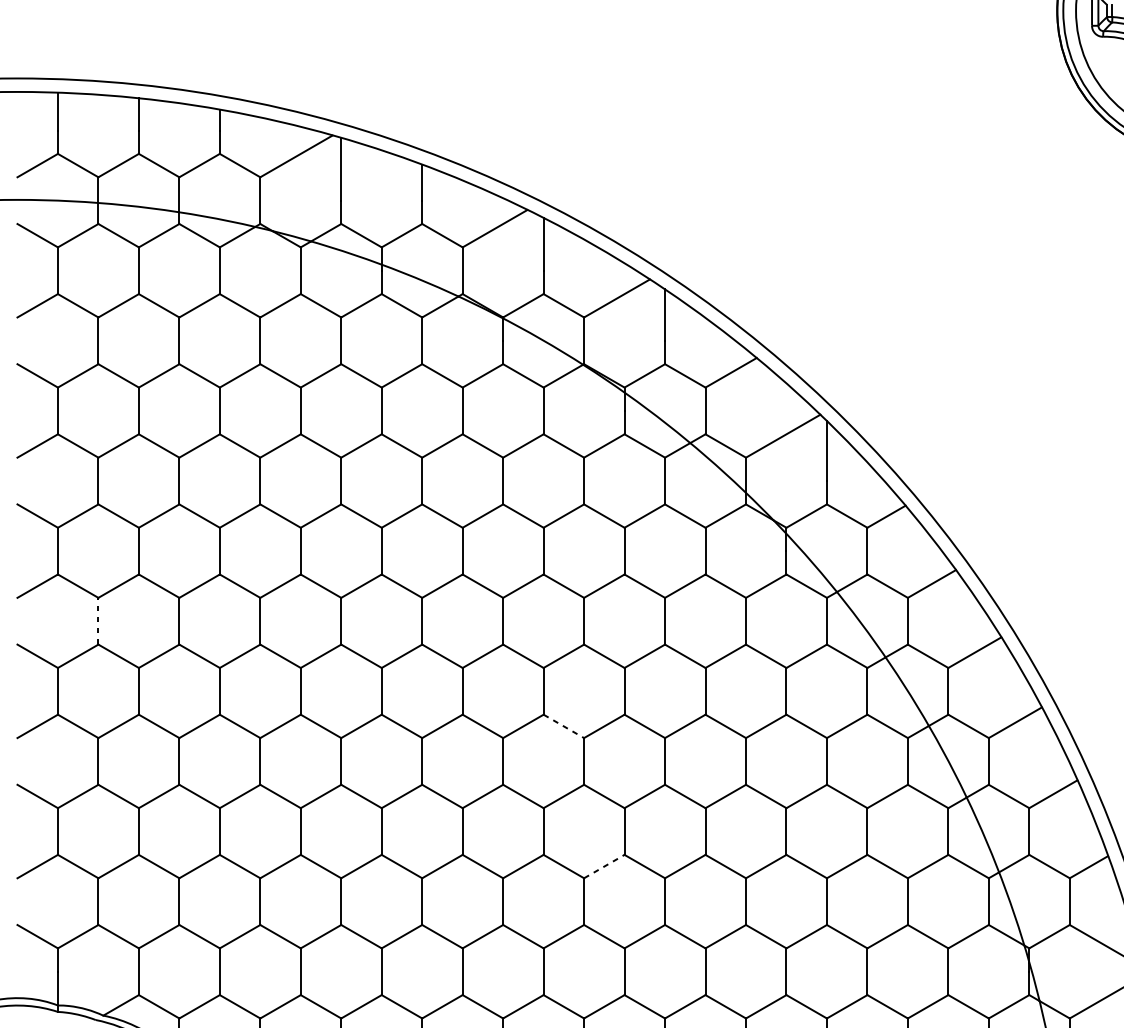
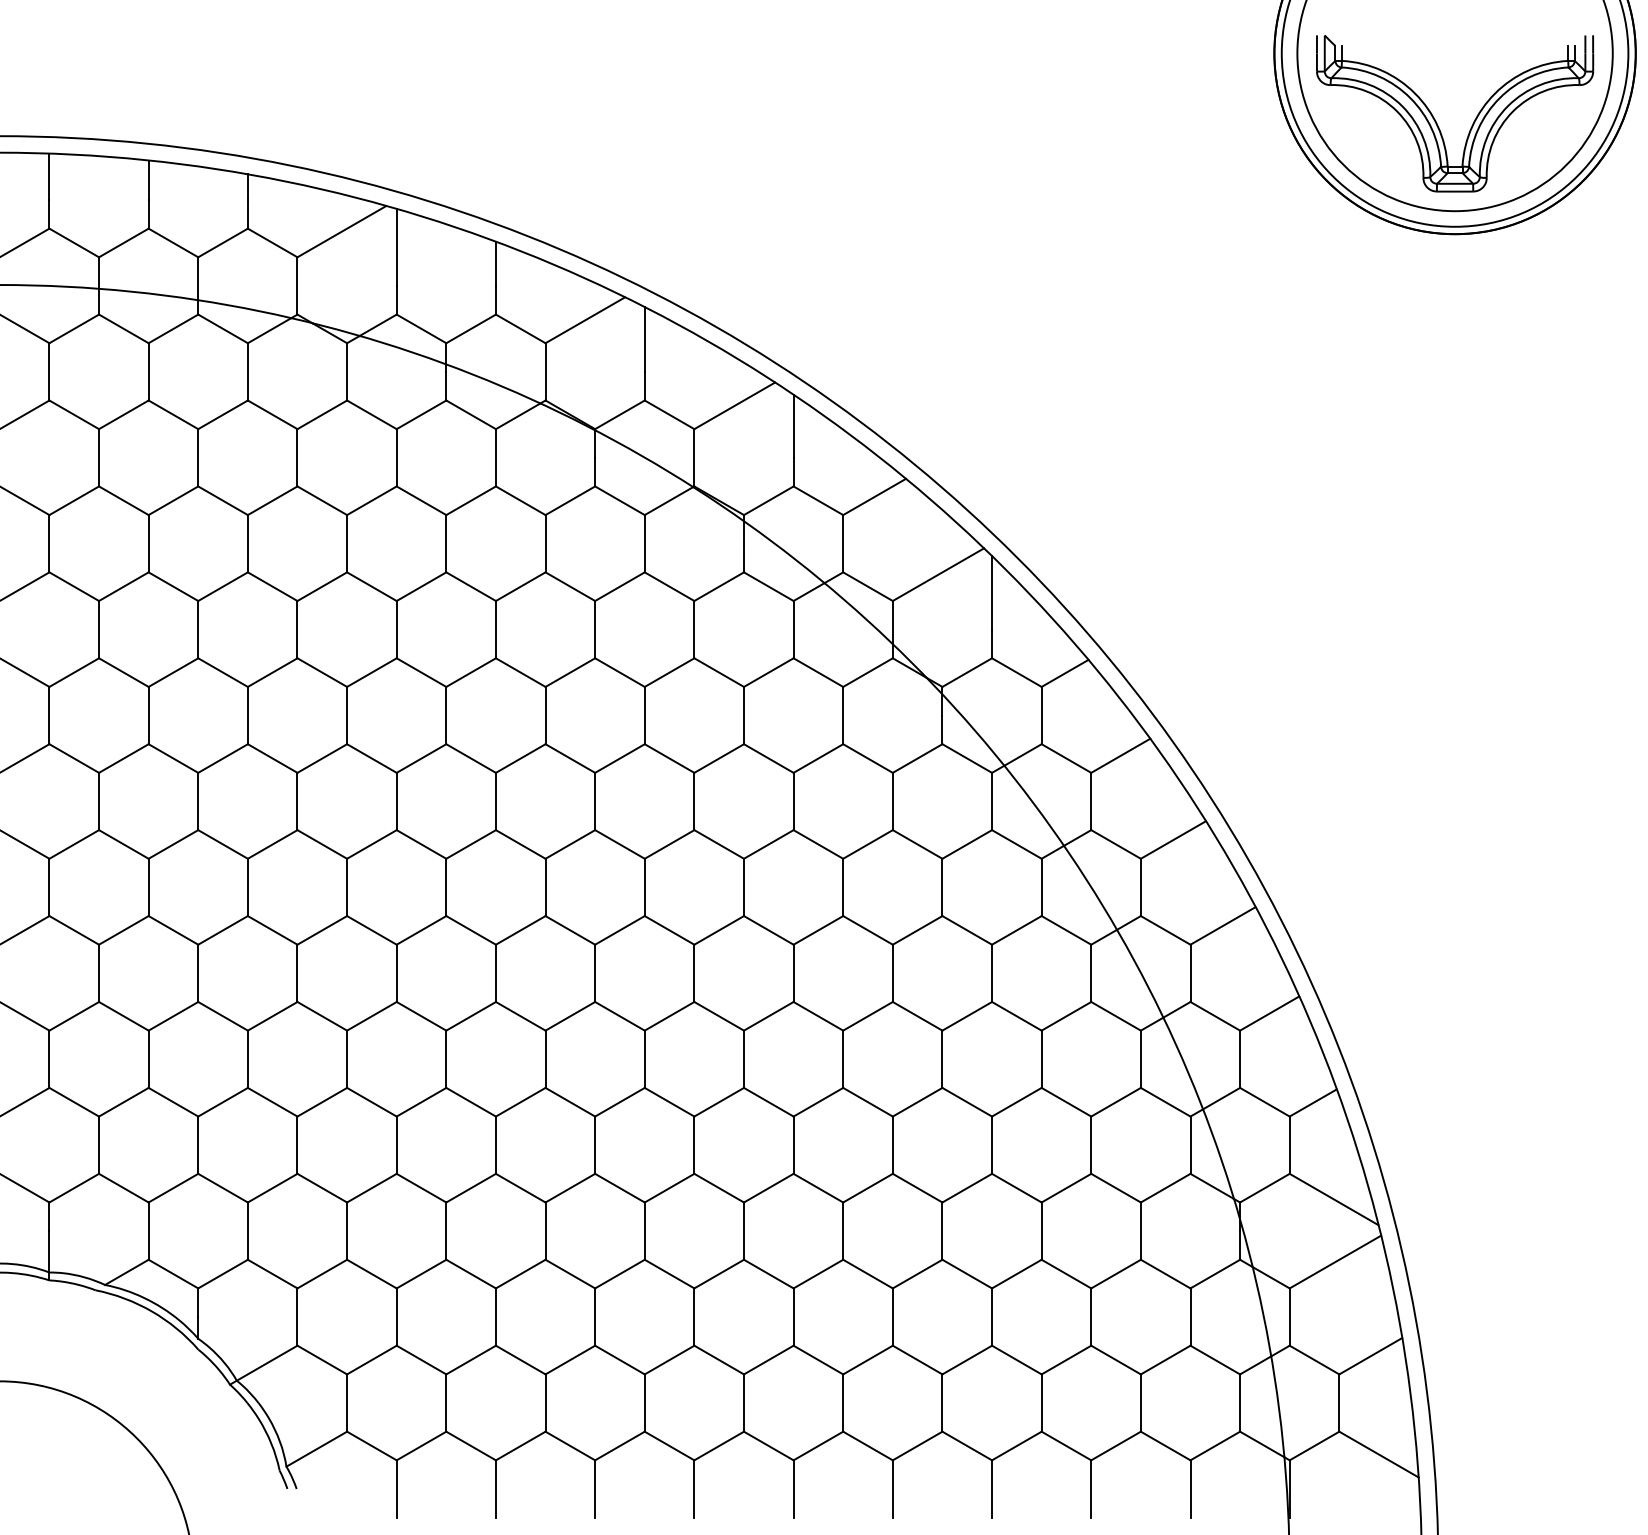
line: (98, 621) -> (99, 801), dashed -> solid
line: (563, 726) -> (669, 930), dashed -> solid
line: (604, 866) -> (719, 1102), dashed -> solid

